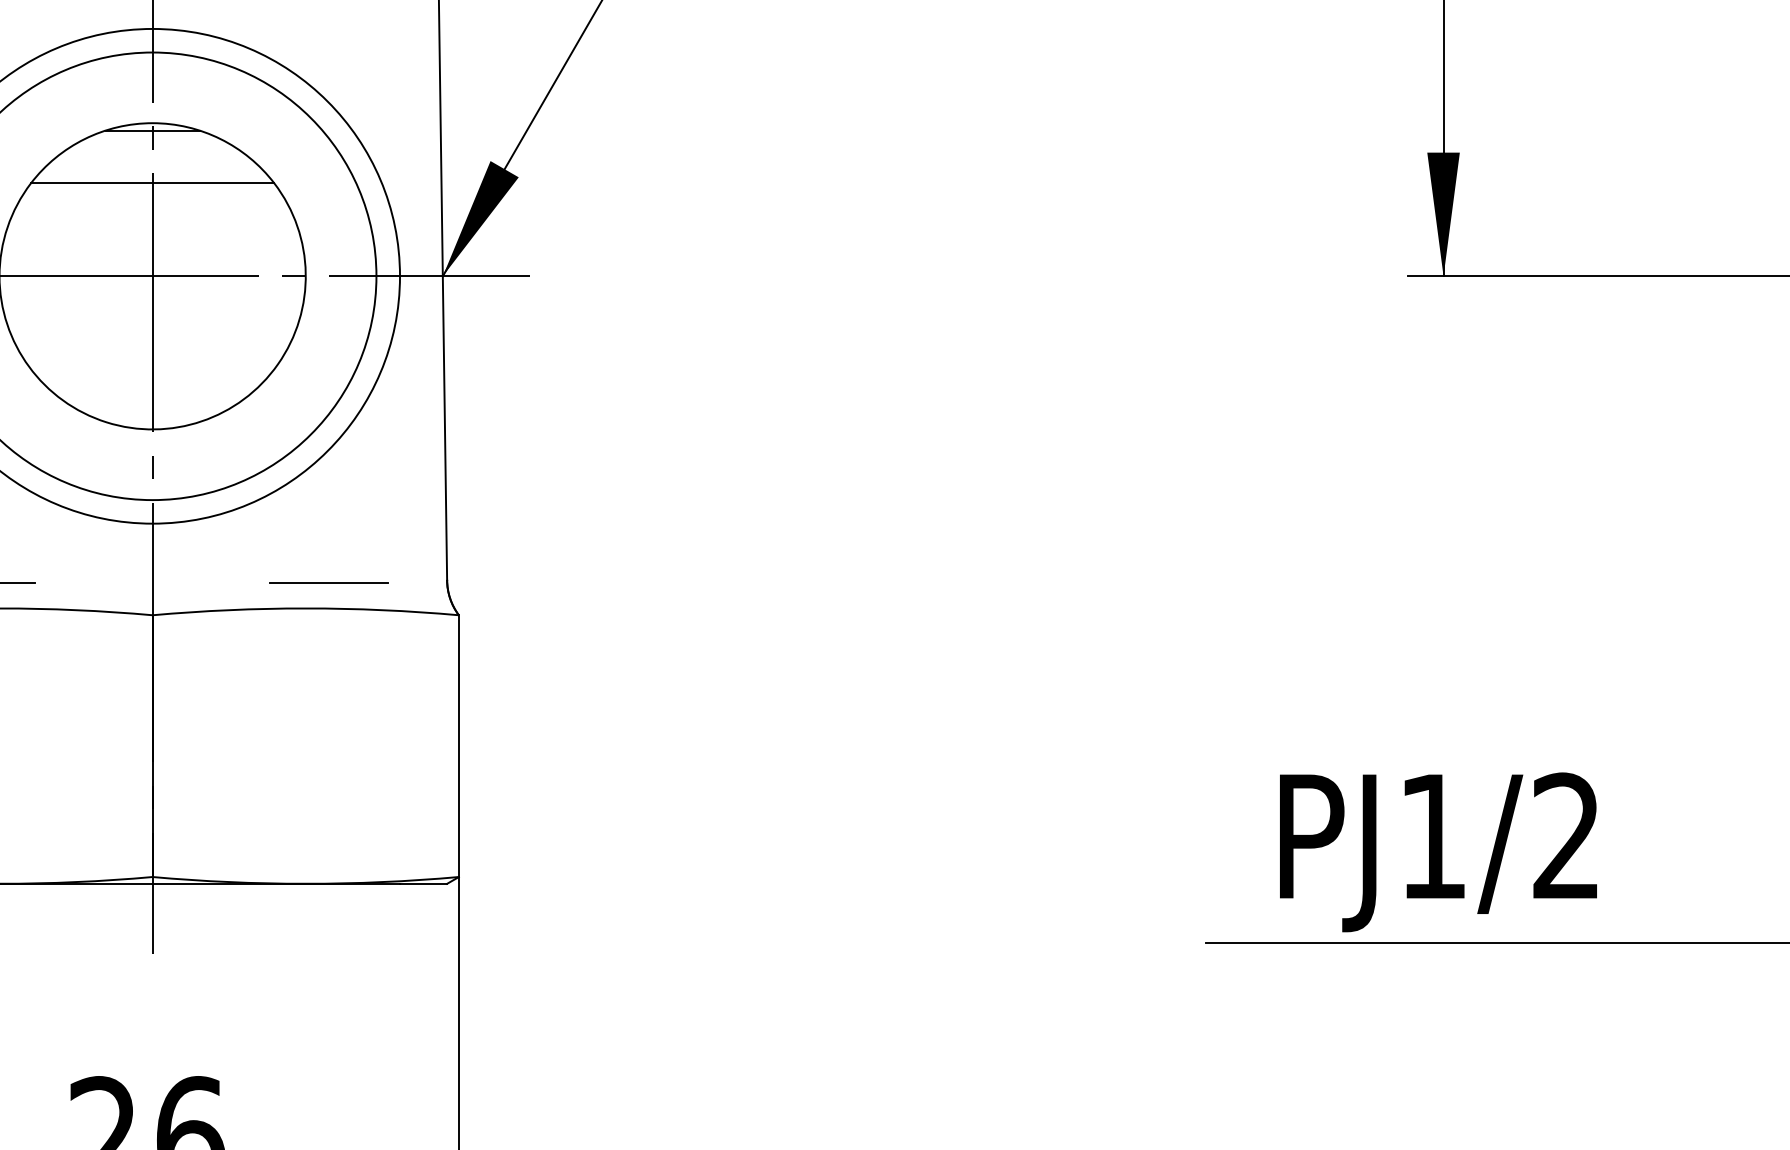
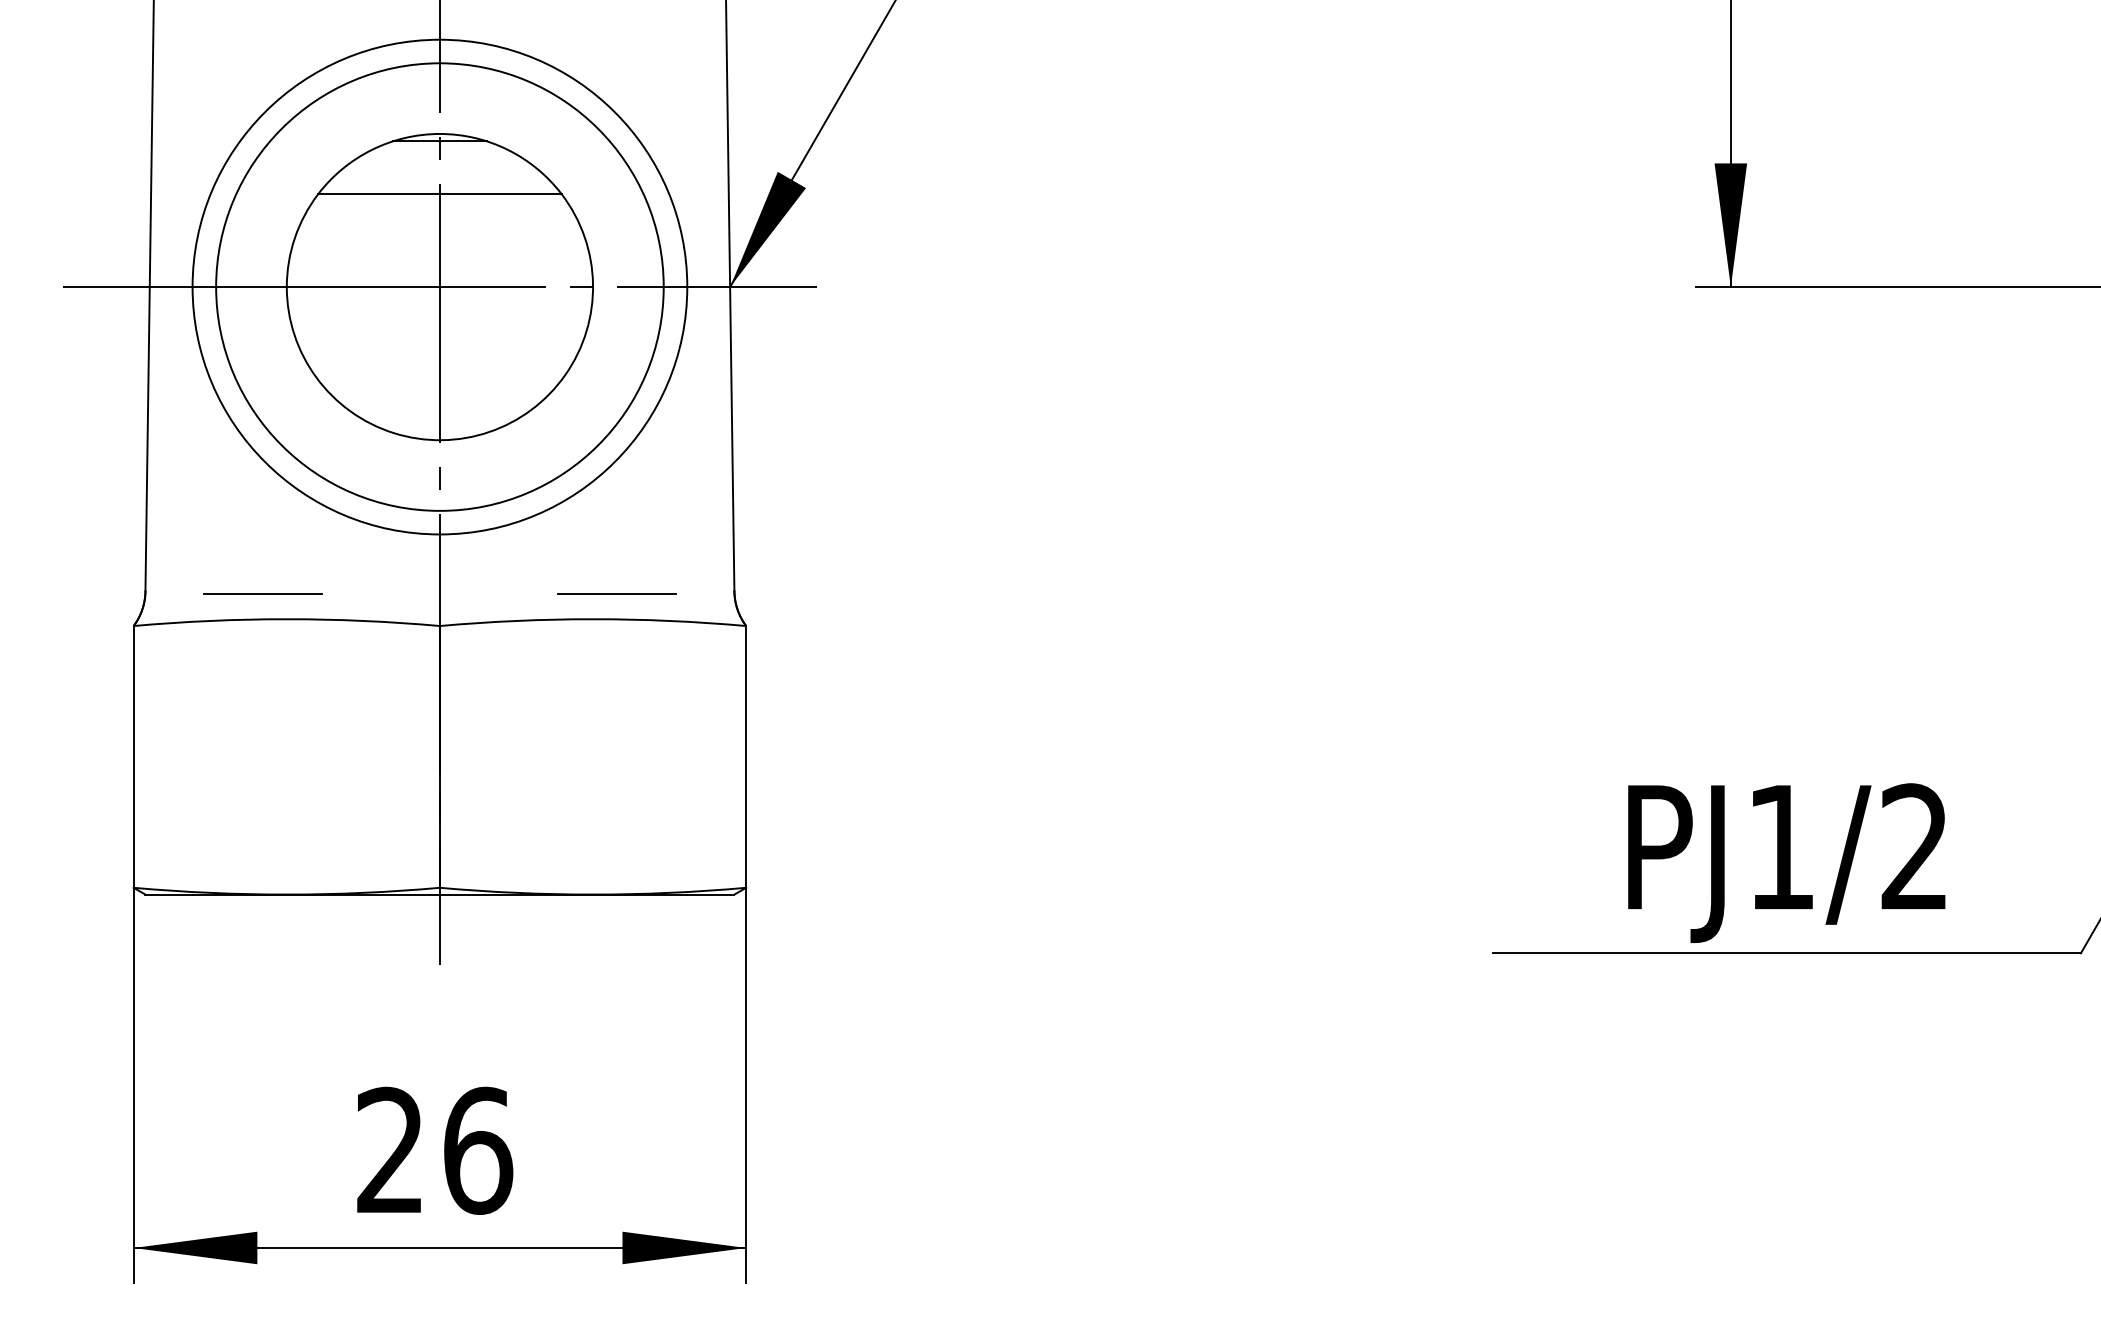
text: (1438, 851) -> (1786, 862), moved

